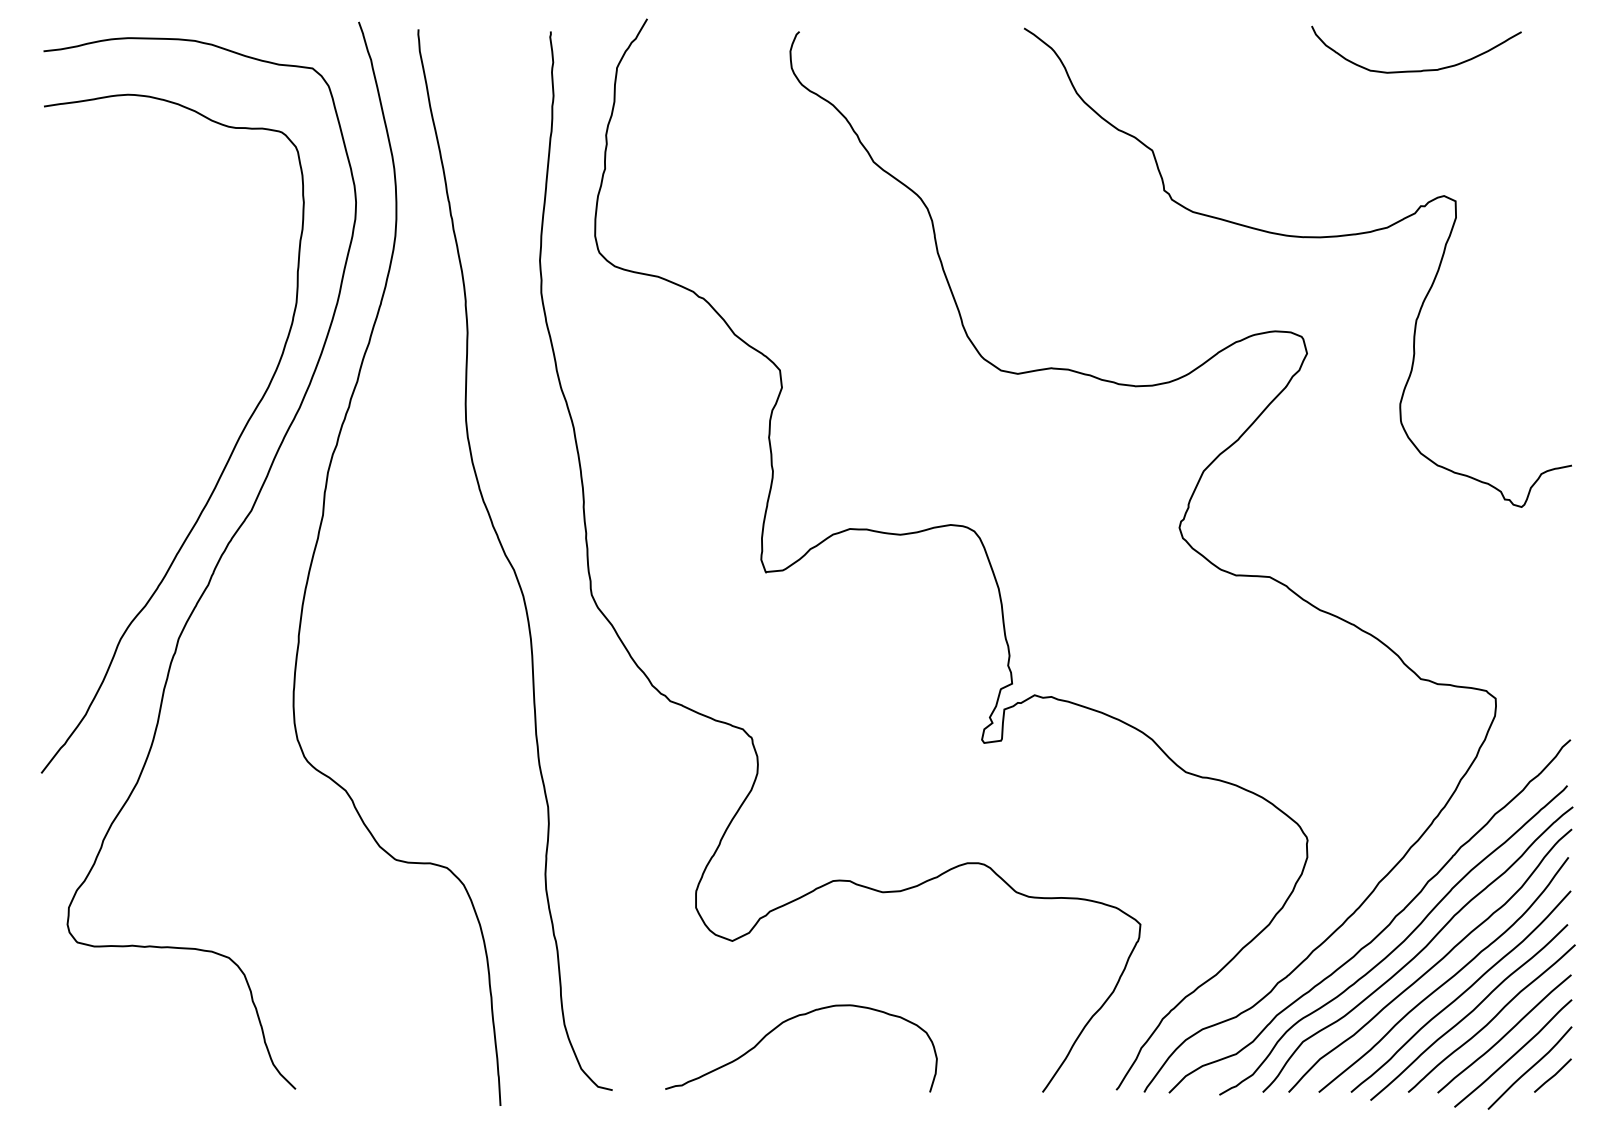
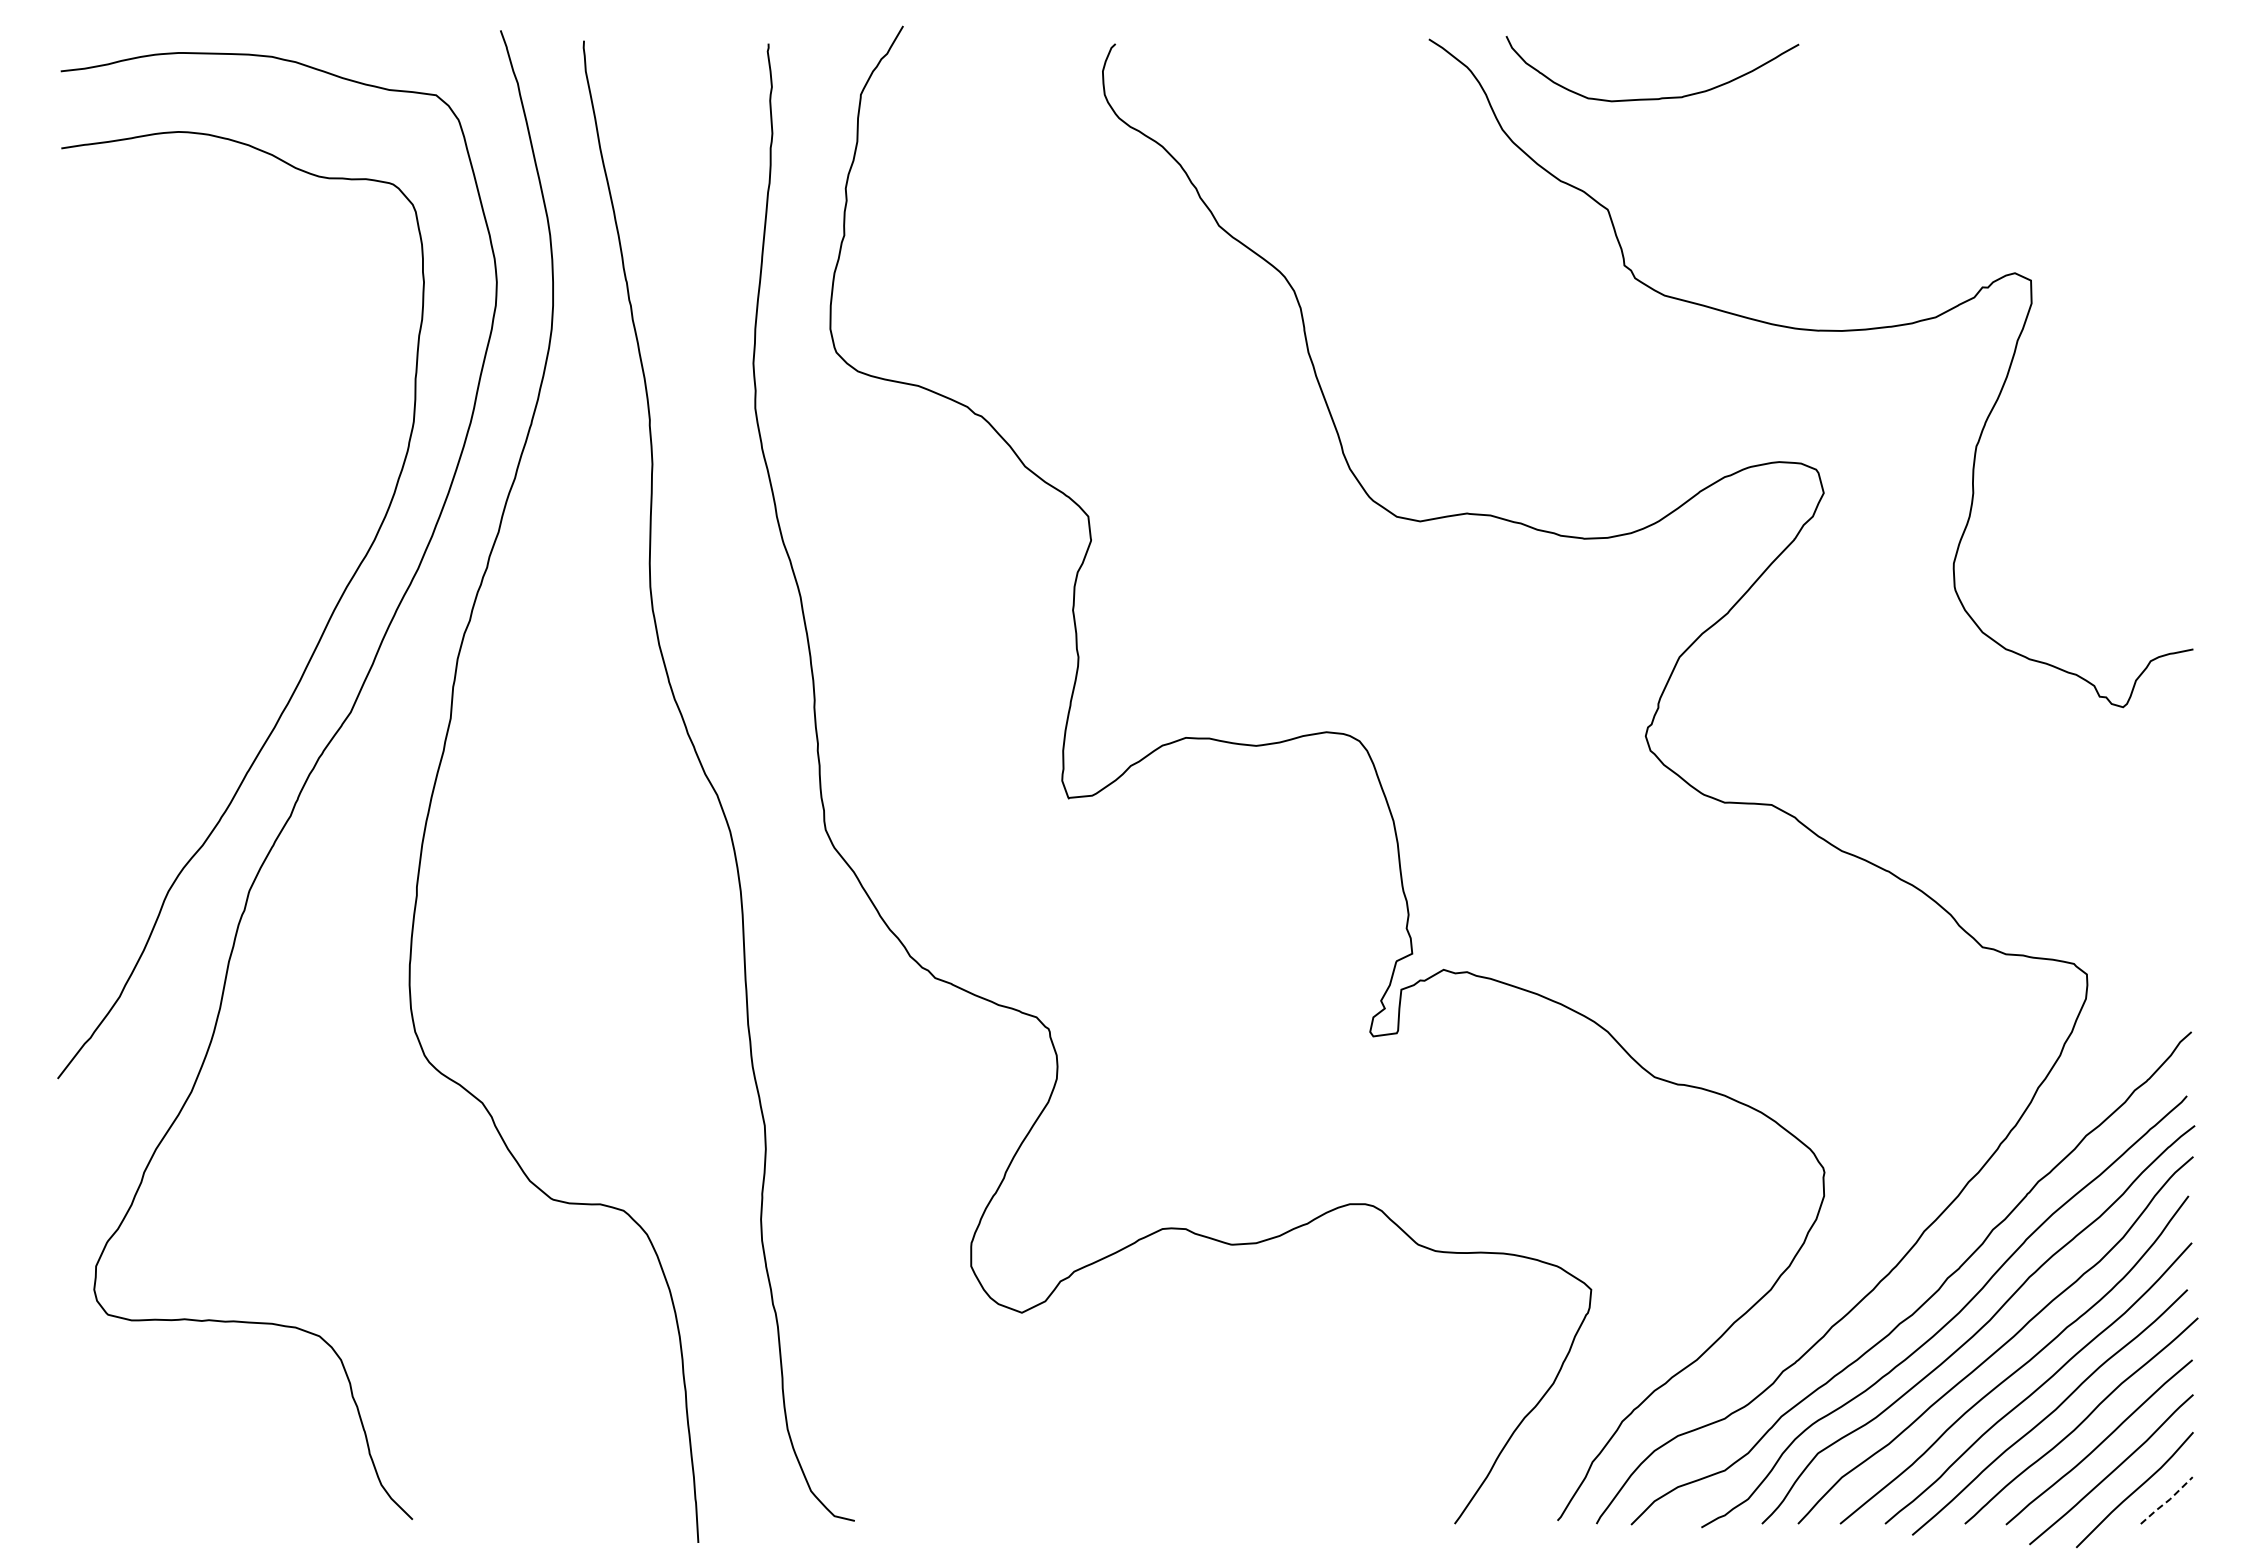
curve: (1416, 70) -> (1652, 98), moved
curve: (790, 1019) -> (1103, 1422), removed
line: (1553, 1076) -> (2167, 1501), solid -> dashed

